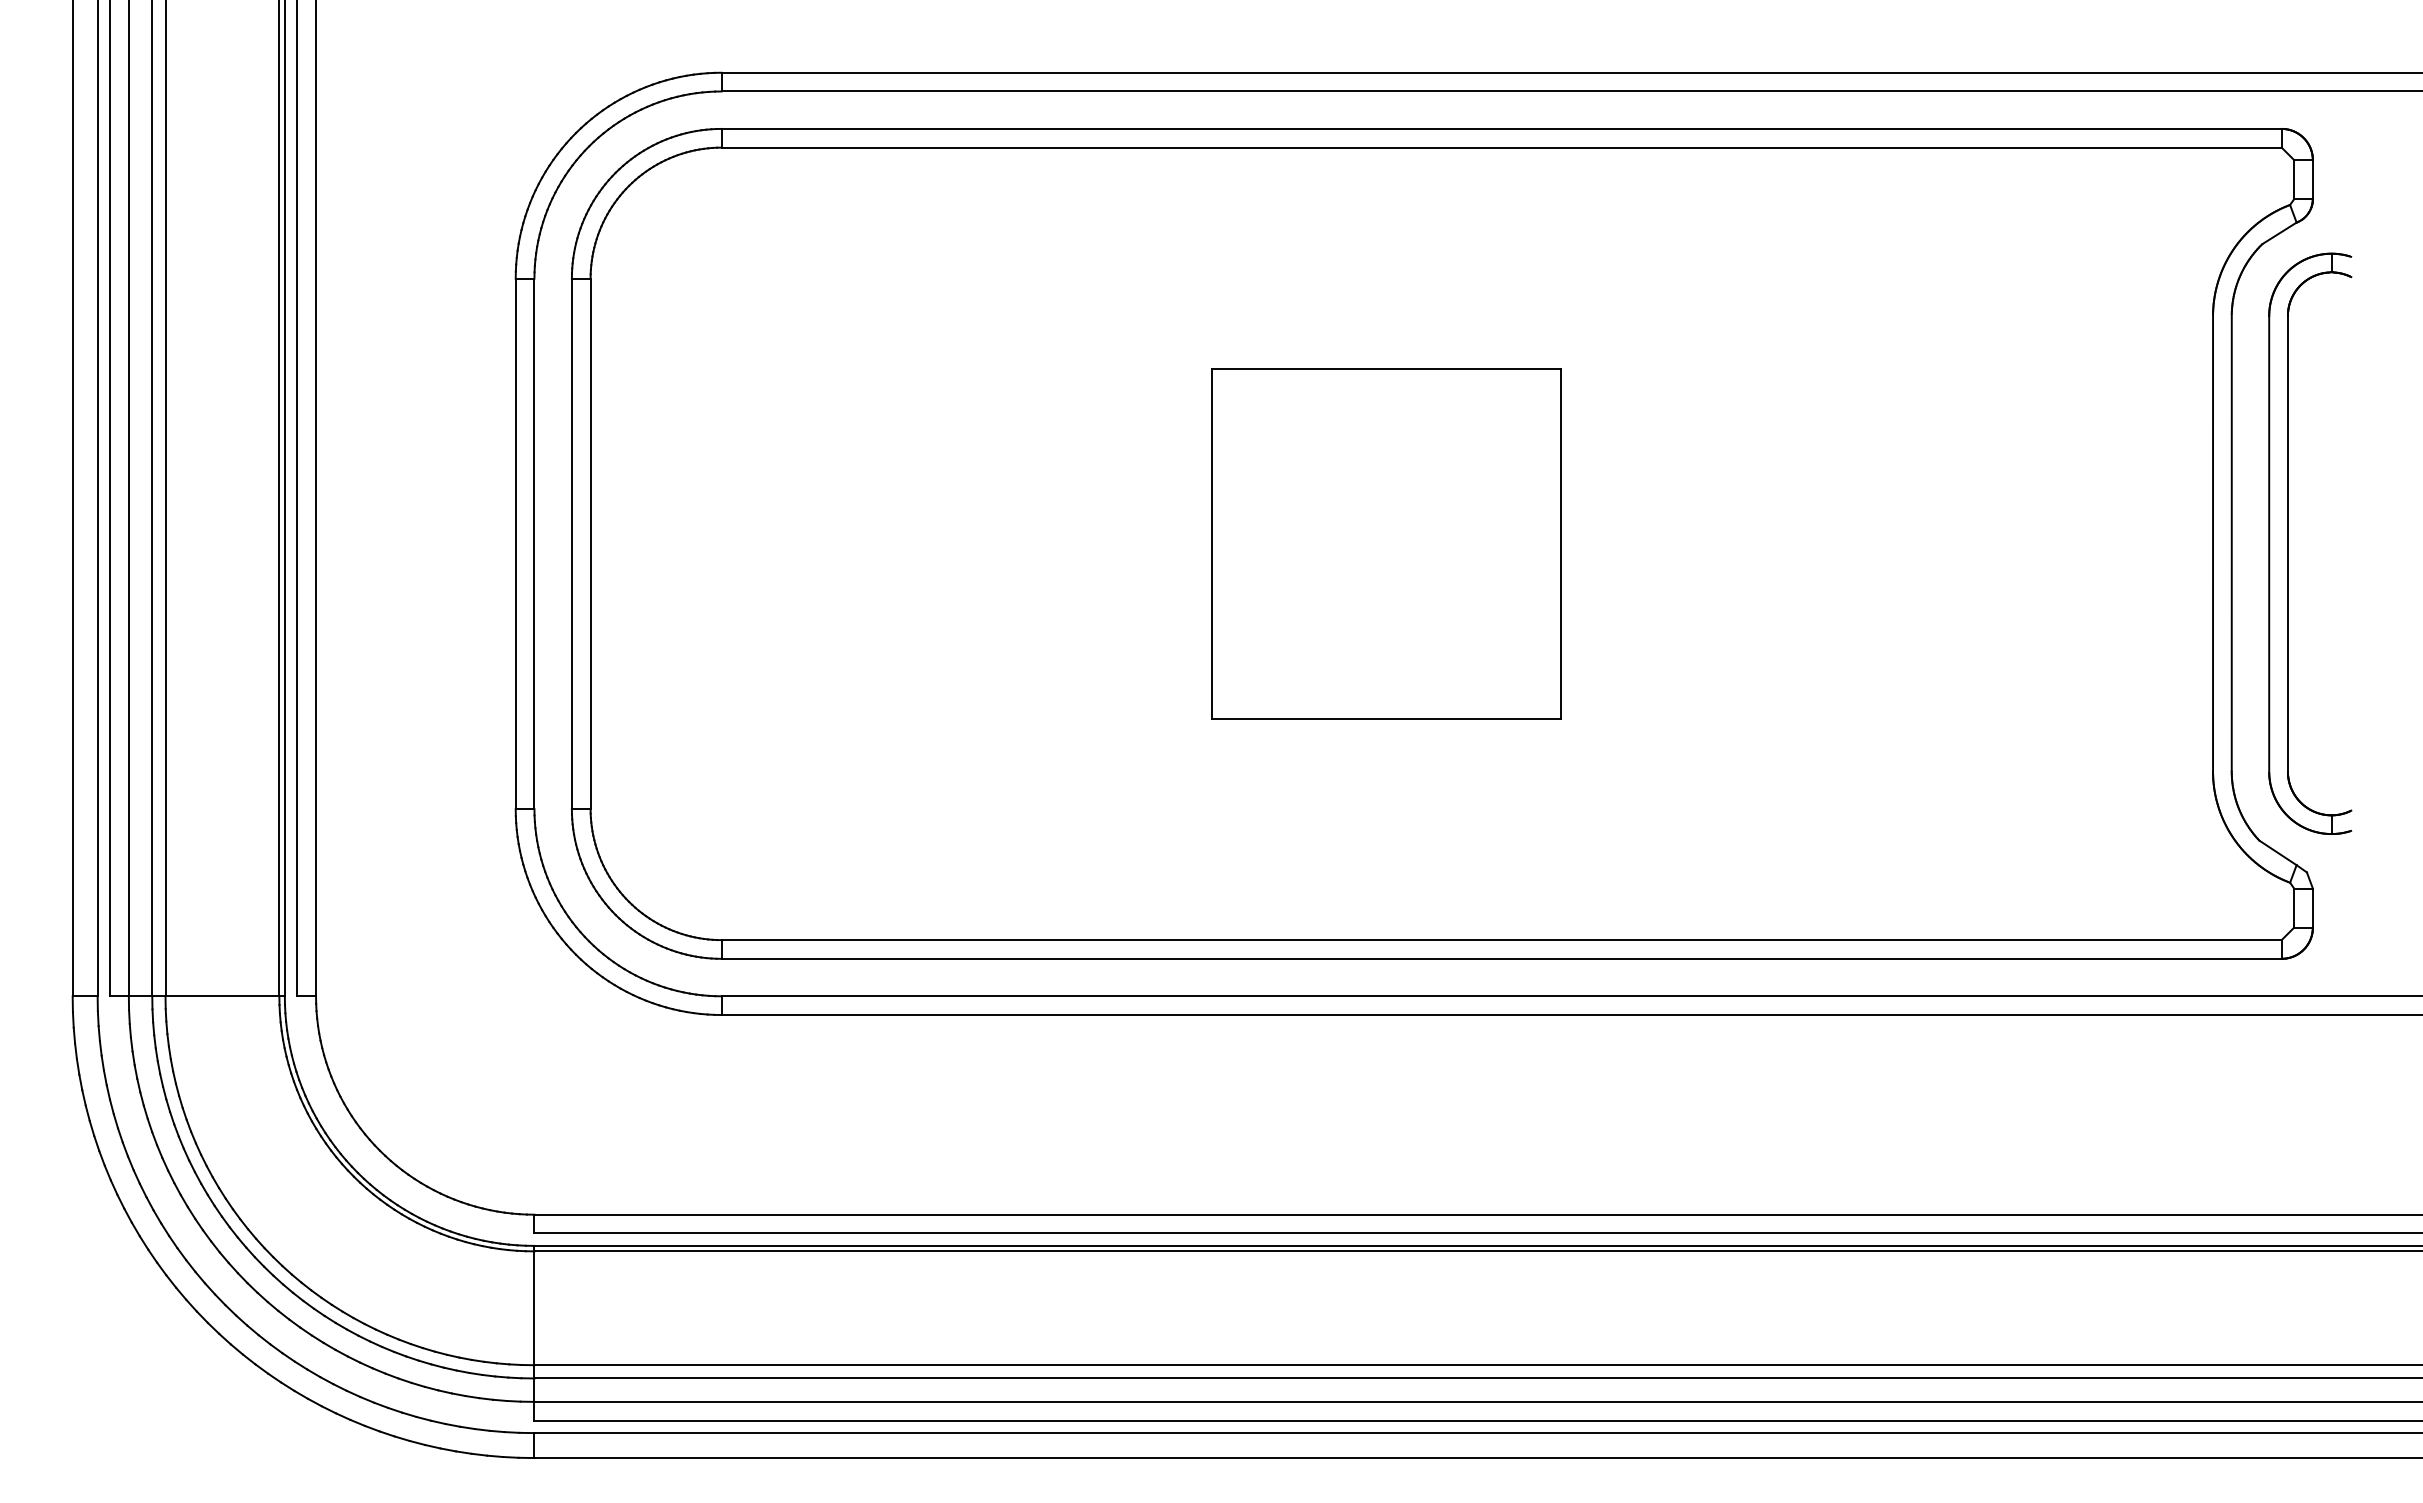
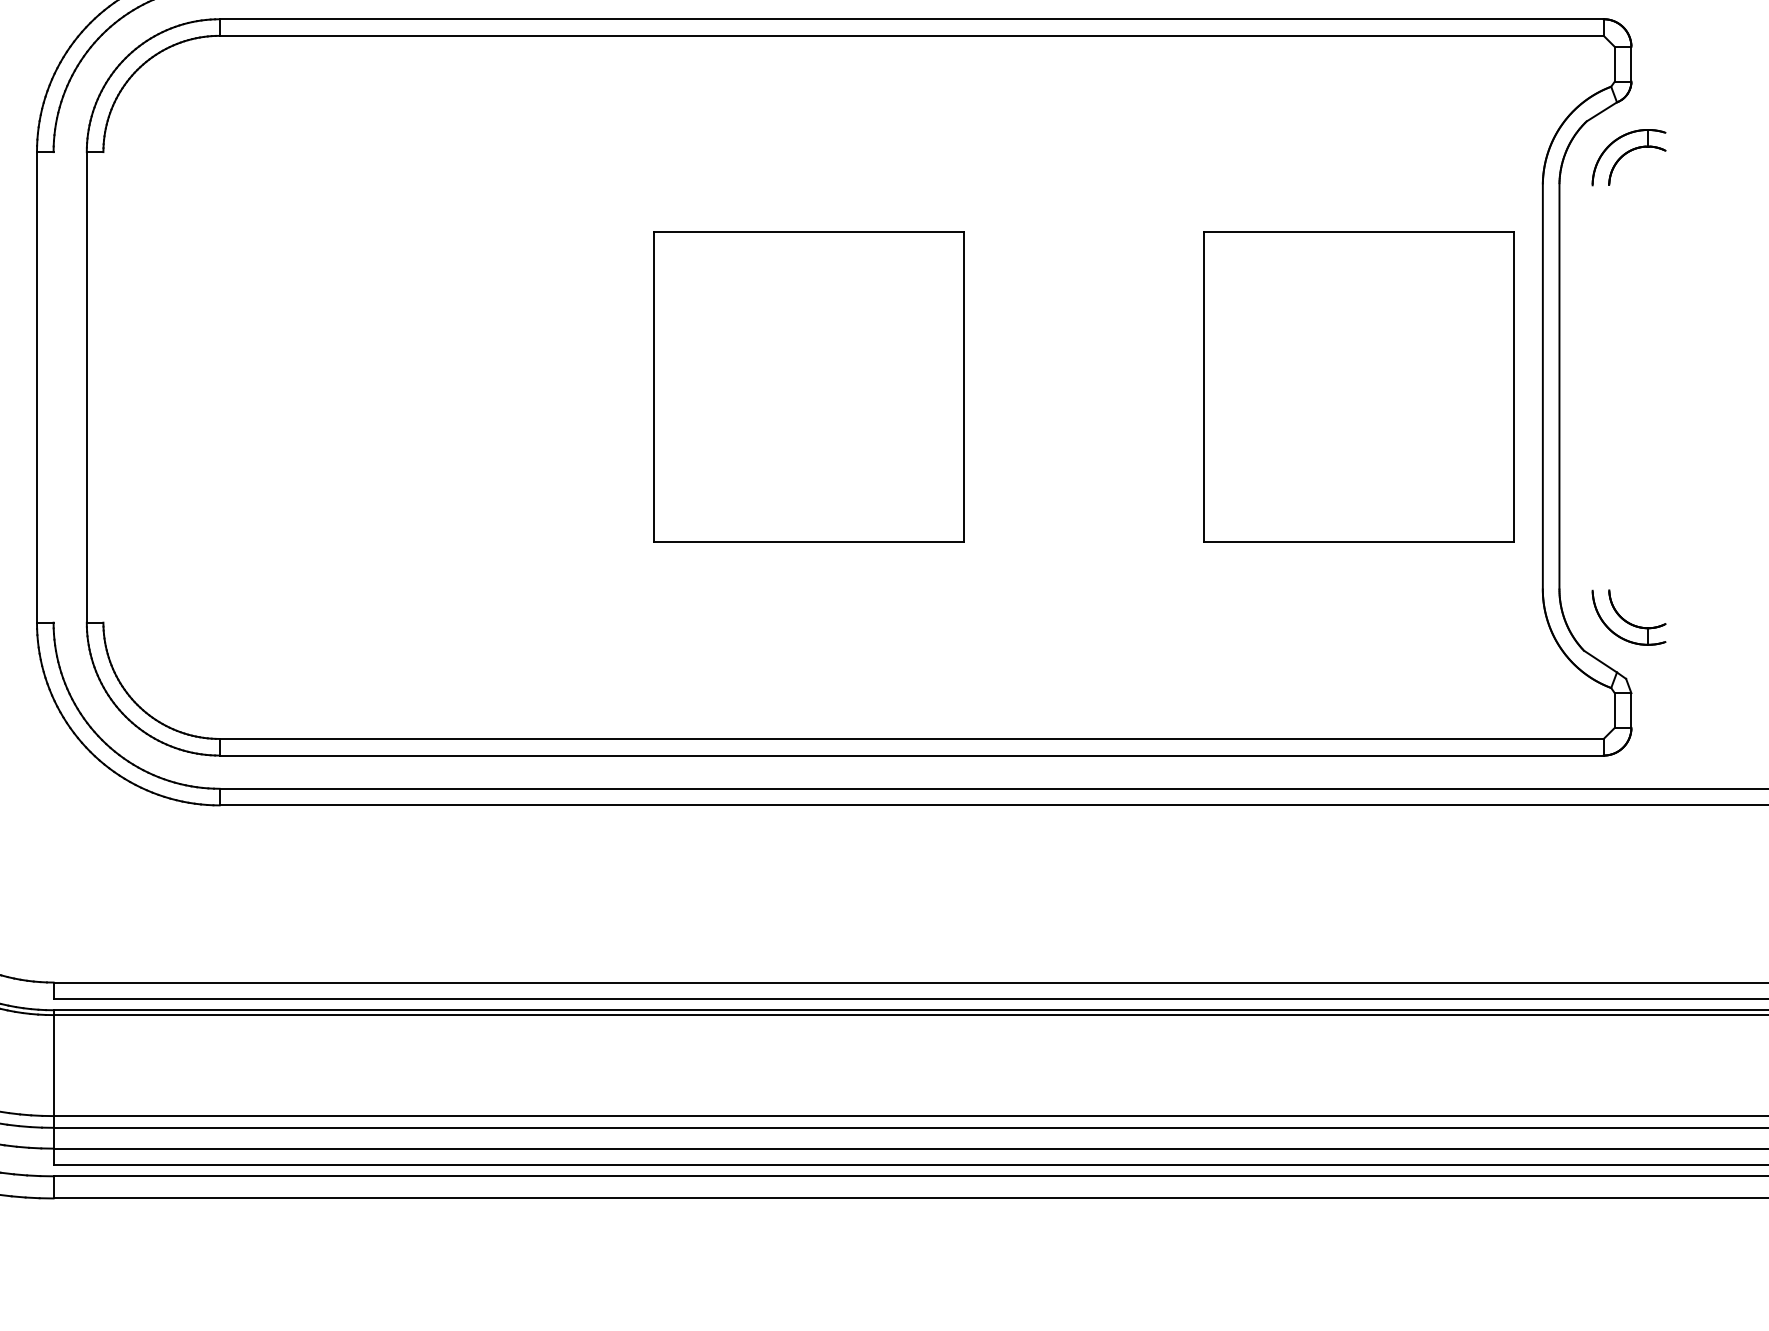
line: (534, 543) -> (53, 387), removed
line: (590, 543) -> (103, 387), removed
part: (2006, 543) -> (1359, 387), added
line: (2269, 544) -> (1592, 387), removed
line: (2287, 544) -> (1608, 387), removed

